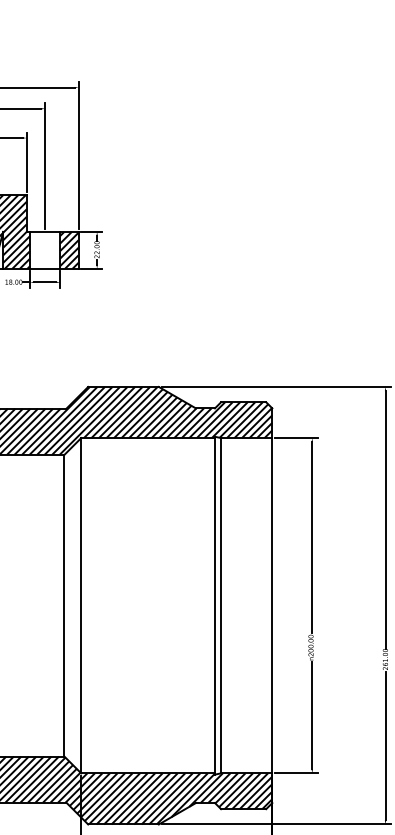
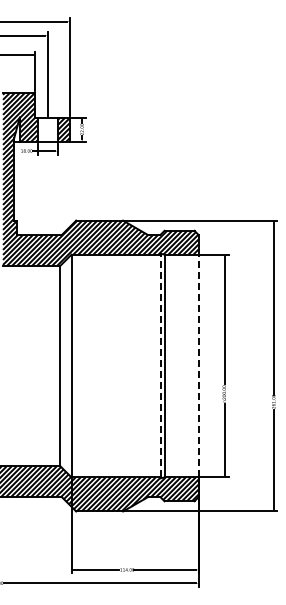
line: (215, 604) -> (160, 365), solid -> dashed
line: (272, 604) -> (198, 365), solid -> dashed

